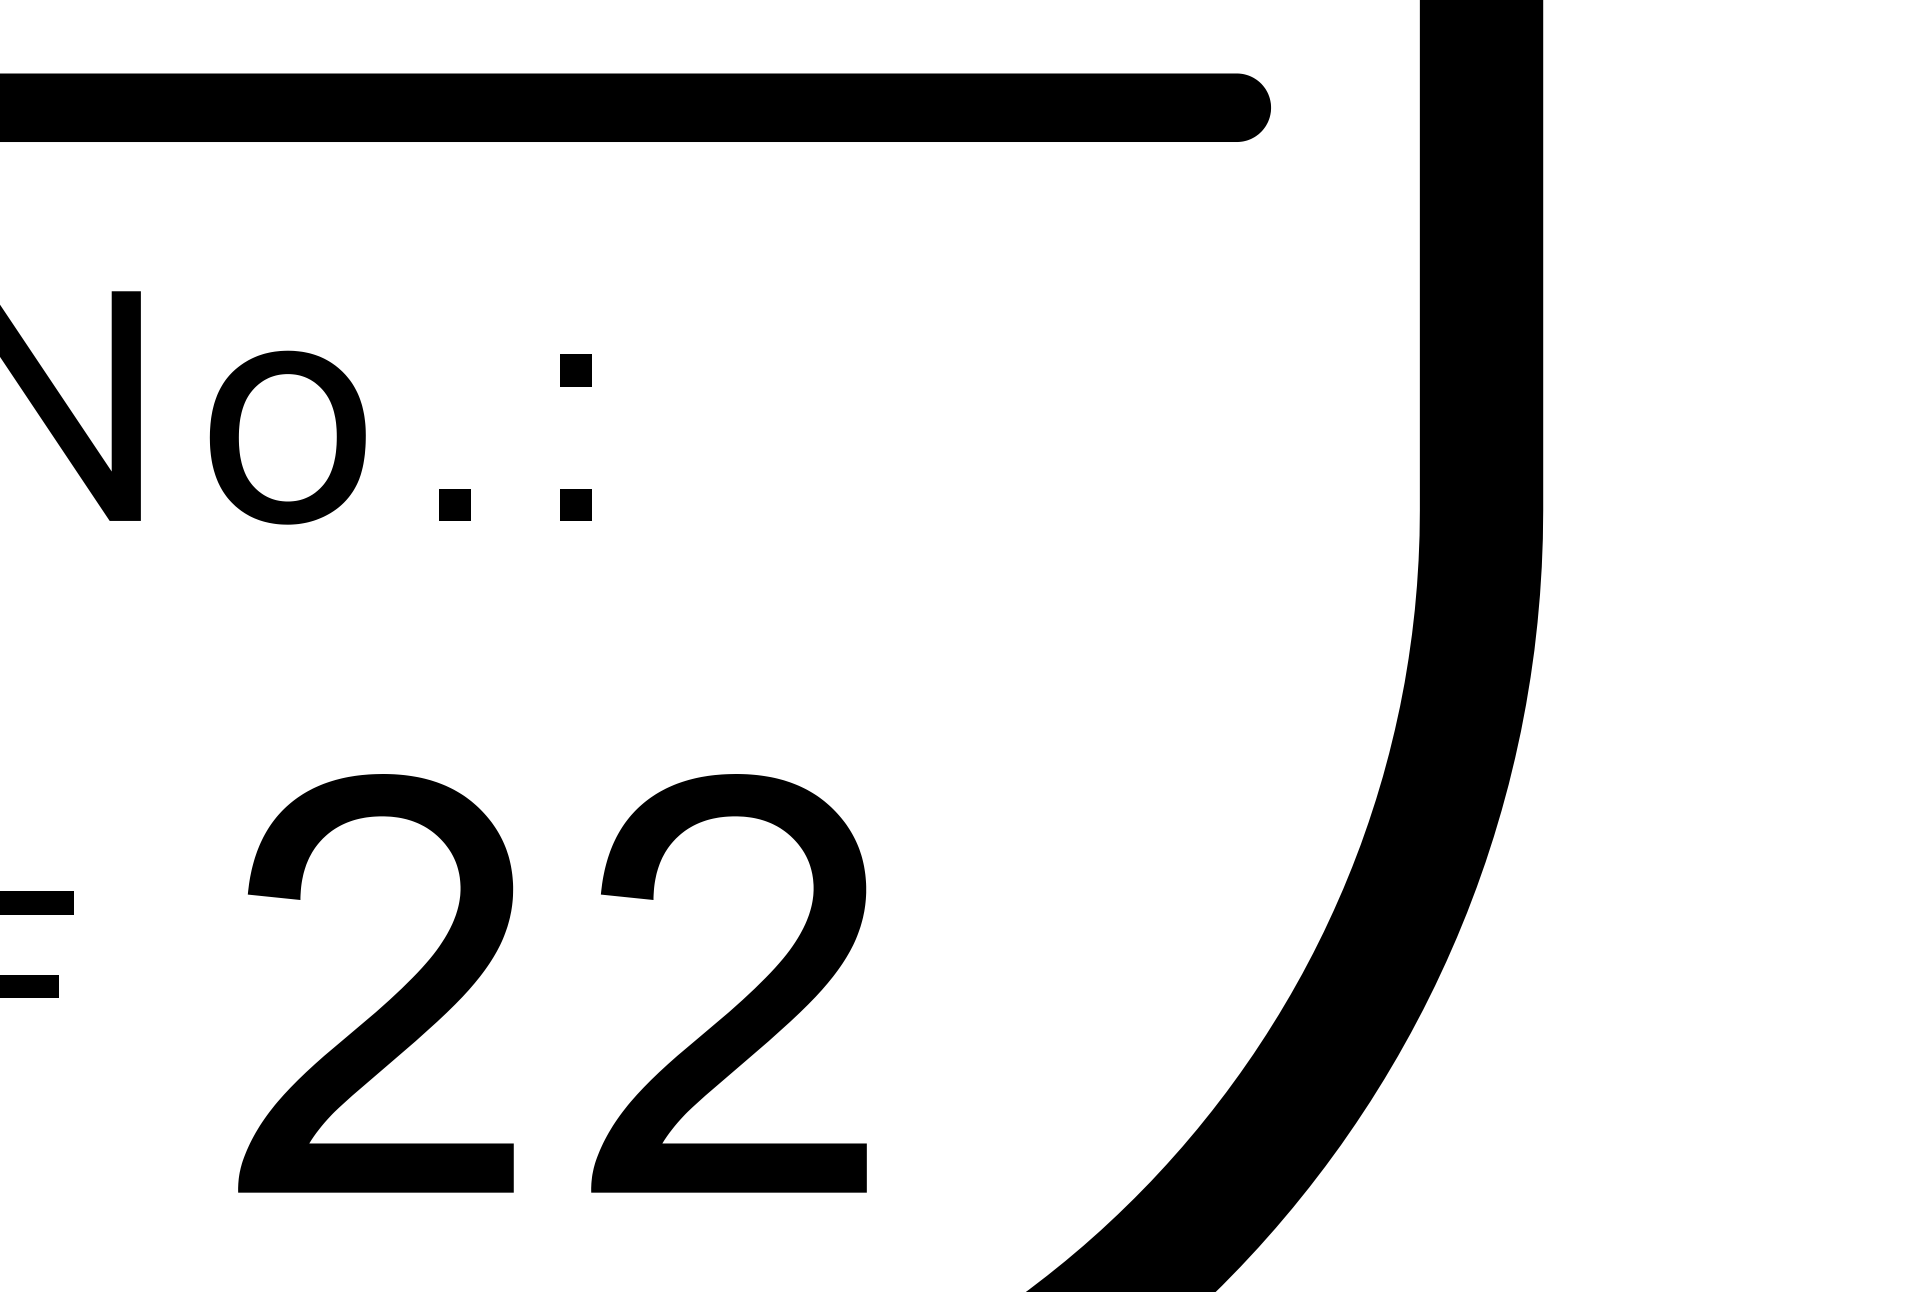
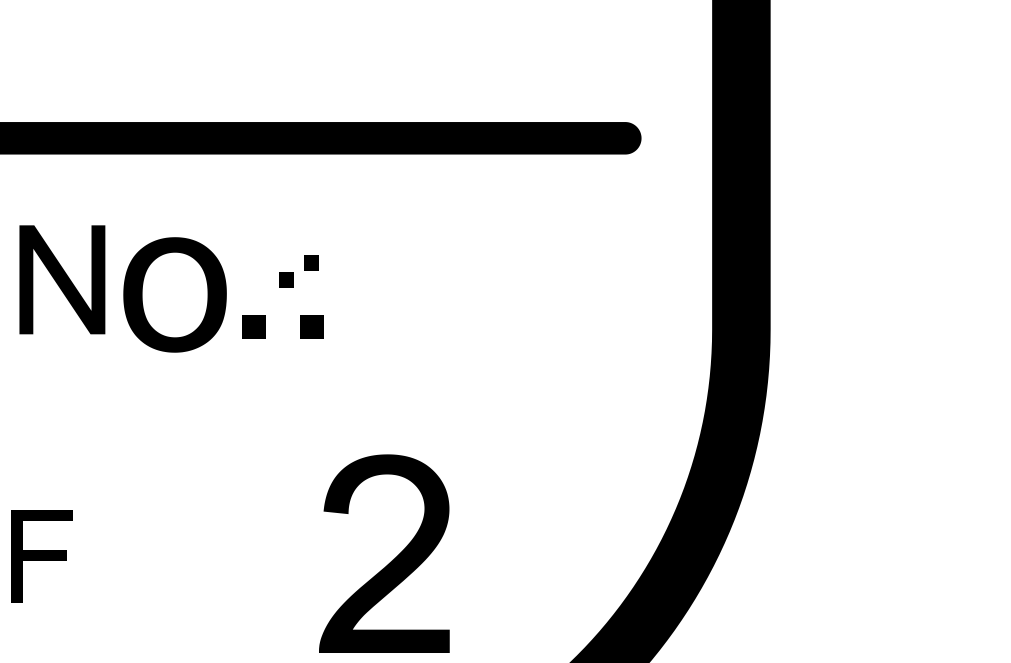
part: (522, 405) -> (286, 279), added
part: (286, 437) -> (174, 294), size x1.4
part: (455, 504) -> (254, 326), size x1.6
part: (575, 504) -> (311, 326), size x1.6
fill: (375, 982) -> (216, 553), removed

